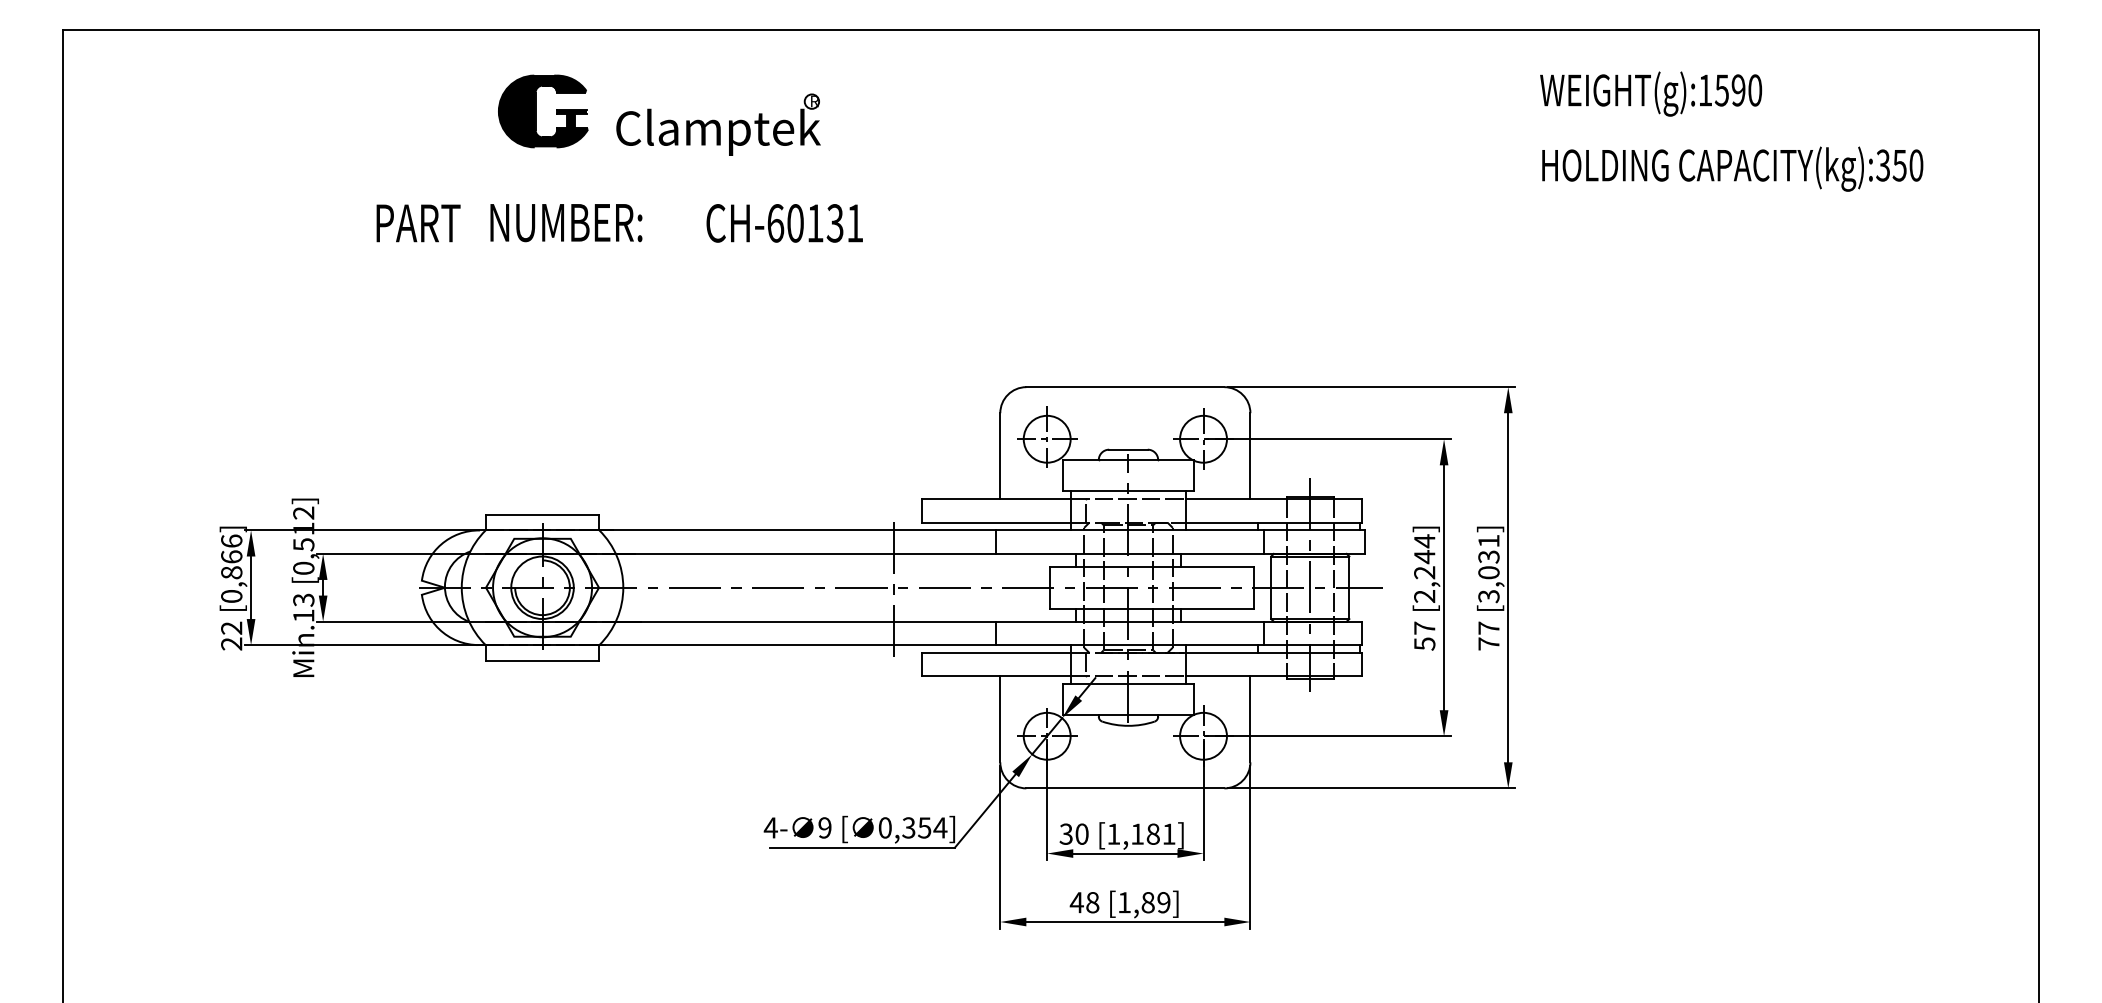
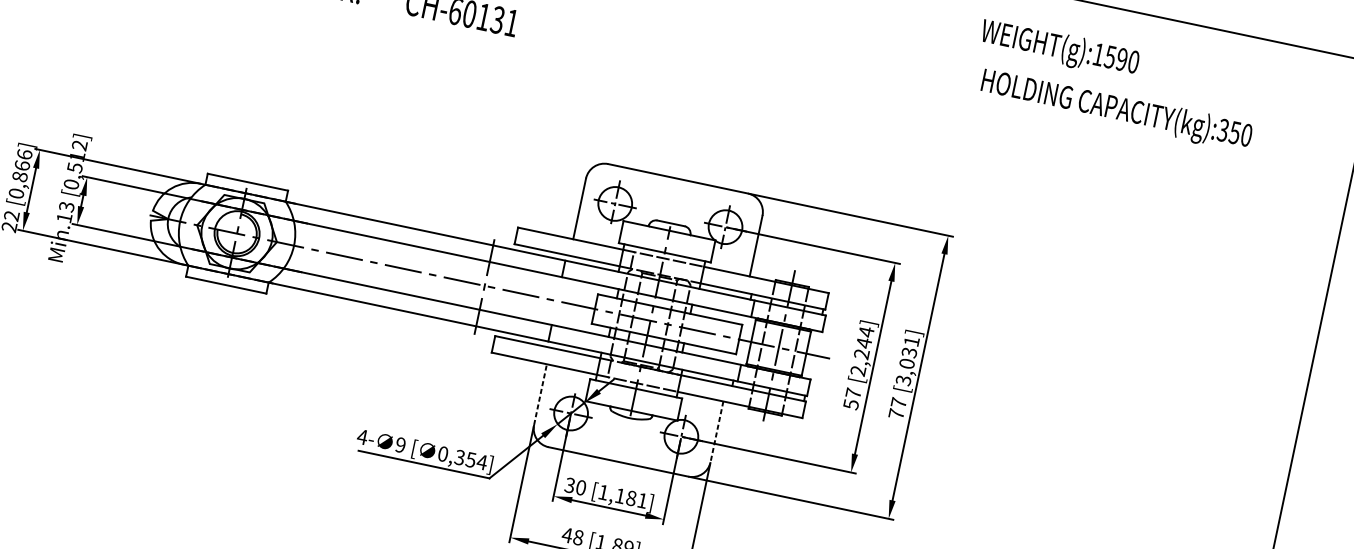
text: (1651, 93) -> (1060, 48), moved
text: (1732, 168) -> (1116, 110), moved
line: (1000, 719) -> (540, 394), solid -> dashed
line: (1250, 719) -> (717, 431), solid -> dashed

